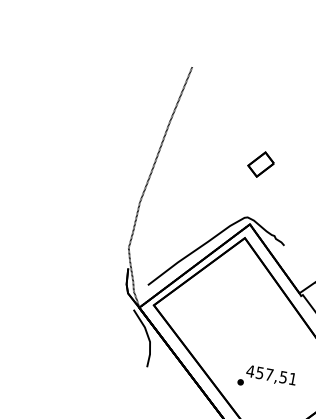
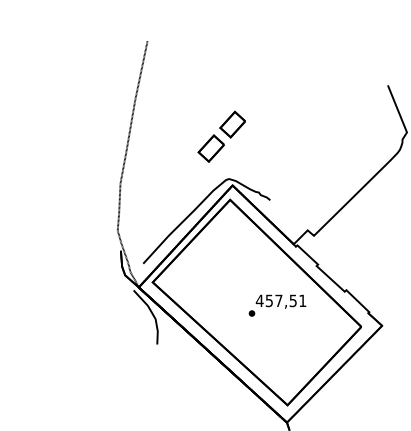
part: (234, 184) -> (210, 148), added
text: (267, 379) -> (277, 305), moved

